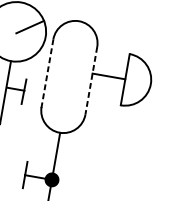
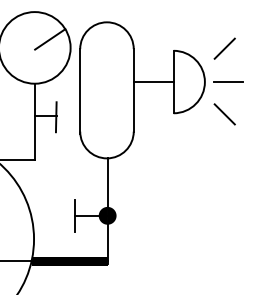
line: (171, 59) -> (224, 48), added
line: (47, 74) -> (80, 91), dashed -> solid
line: (91, 80) -> (133, 90), dashed -> solid
line: (170, 87) -> (228, 81), added
line: (162, 113) -> (224, 114), added

